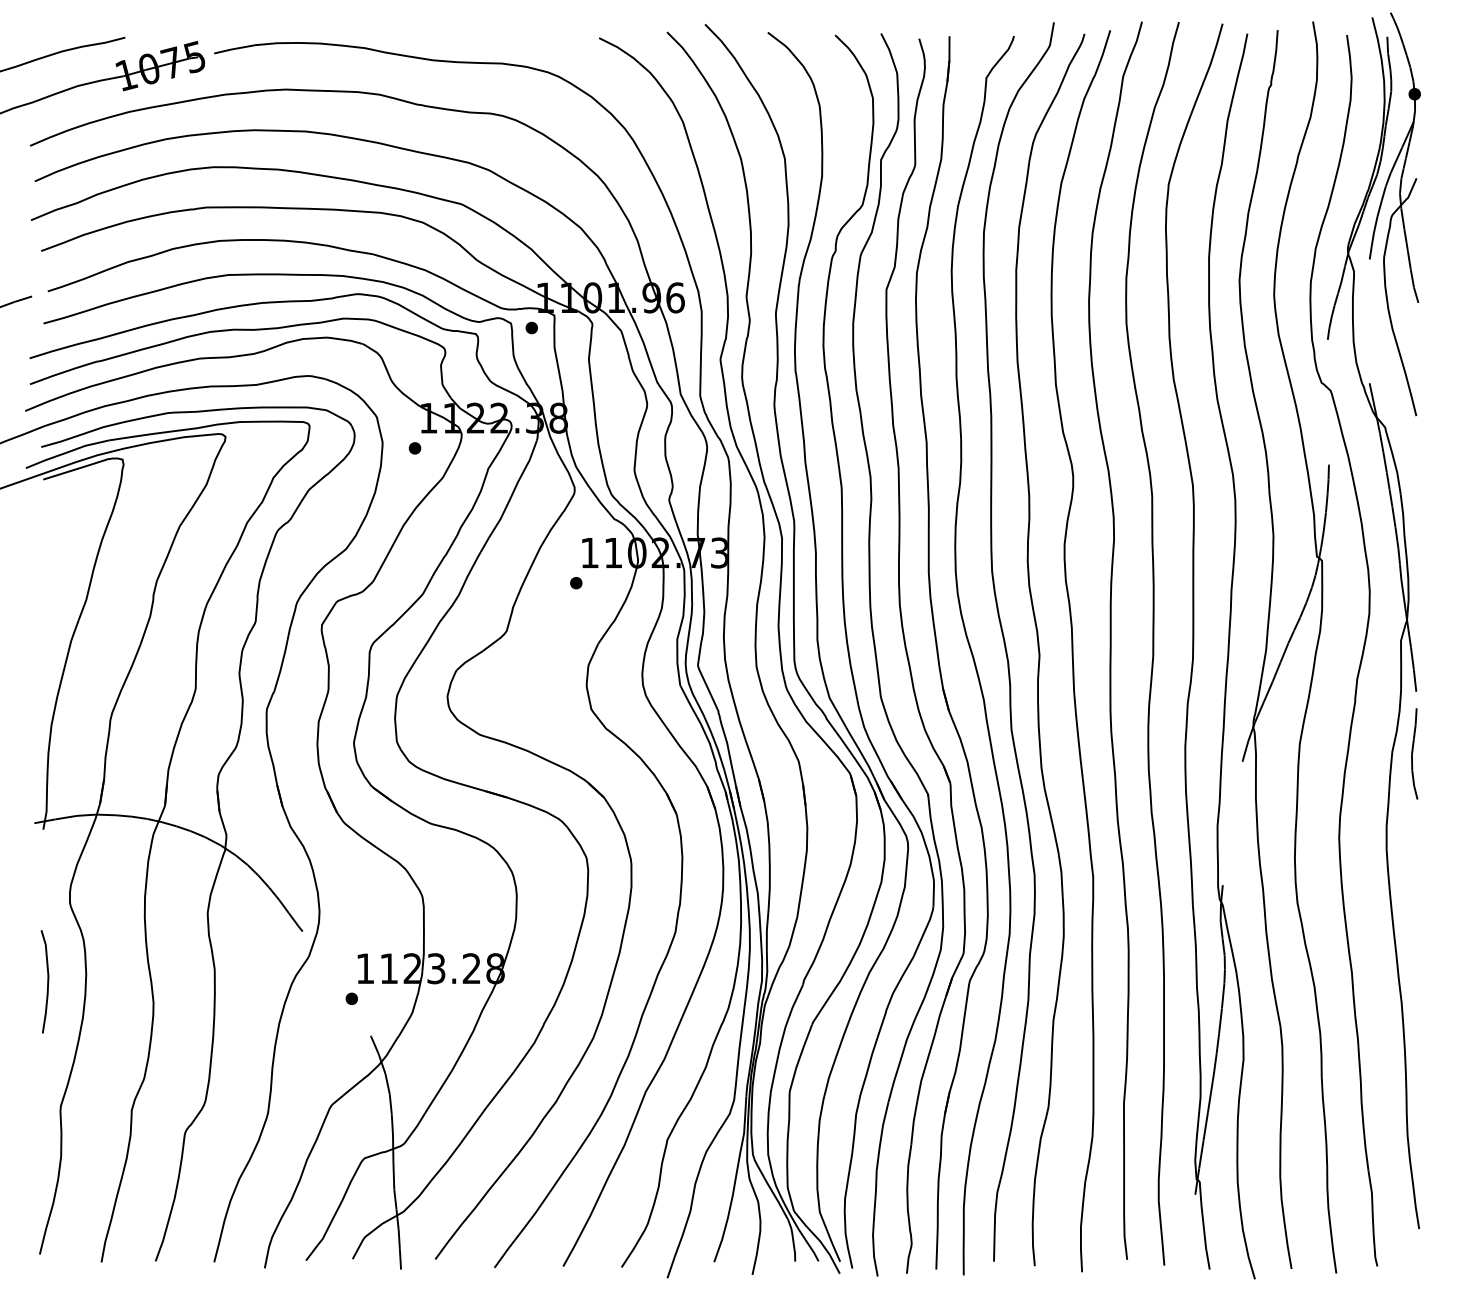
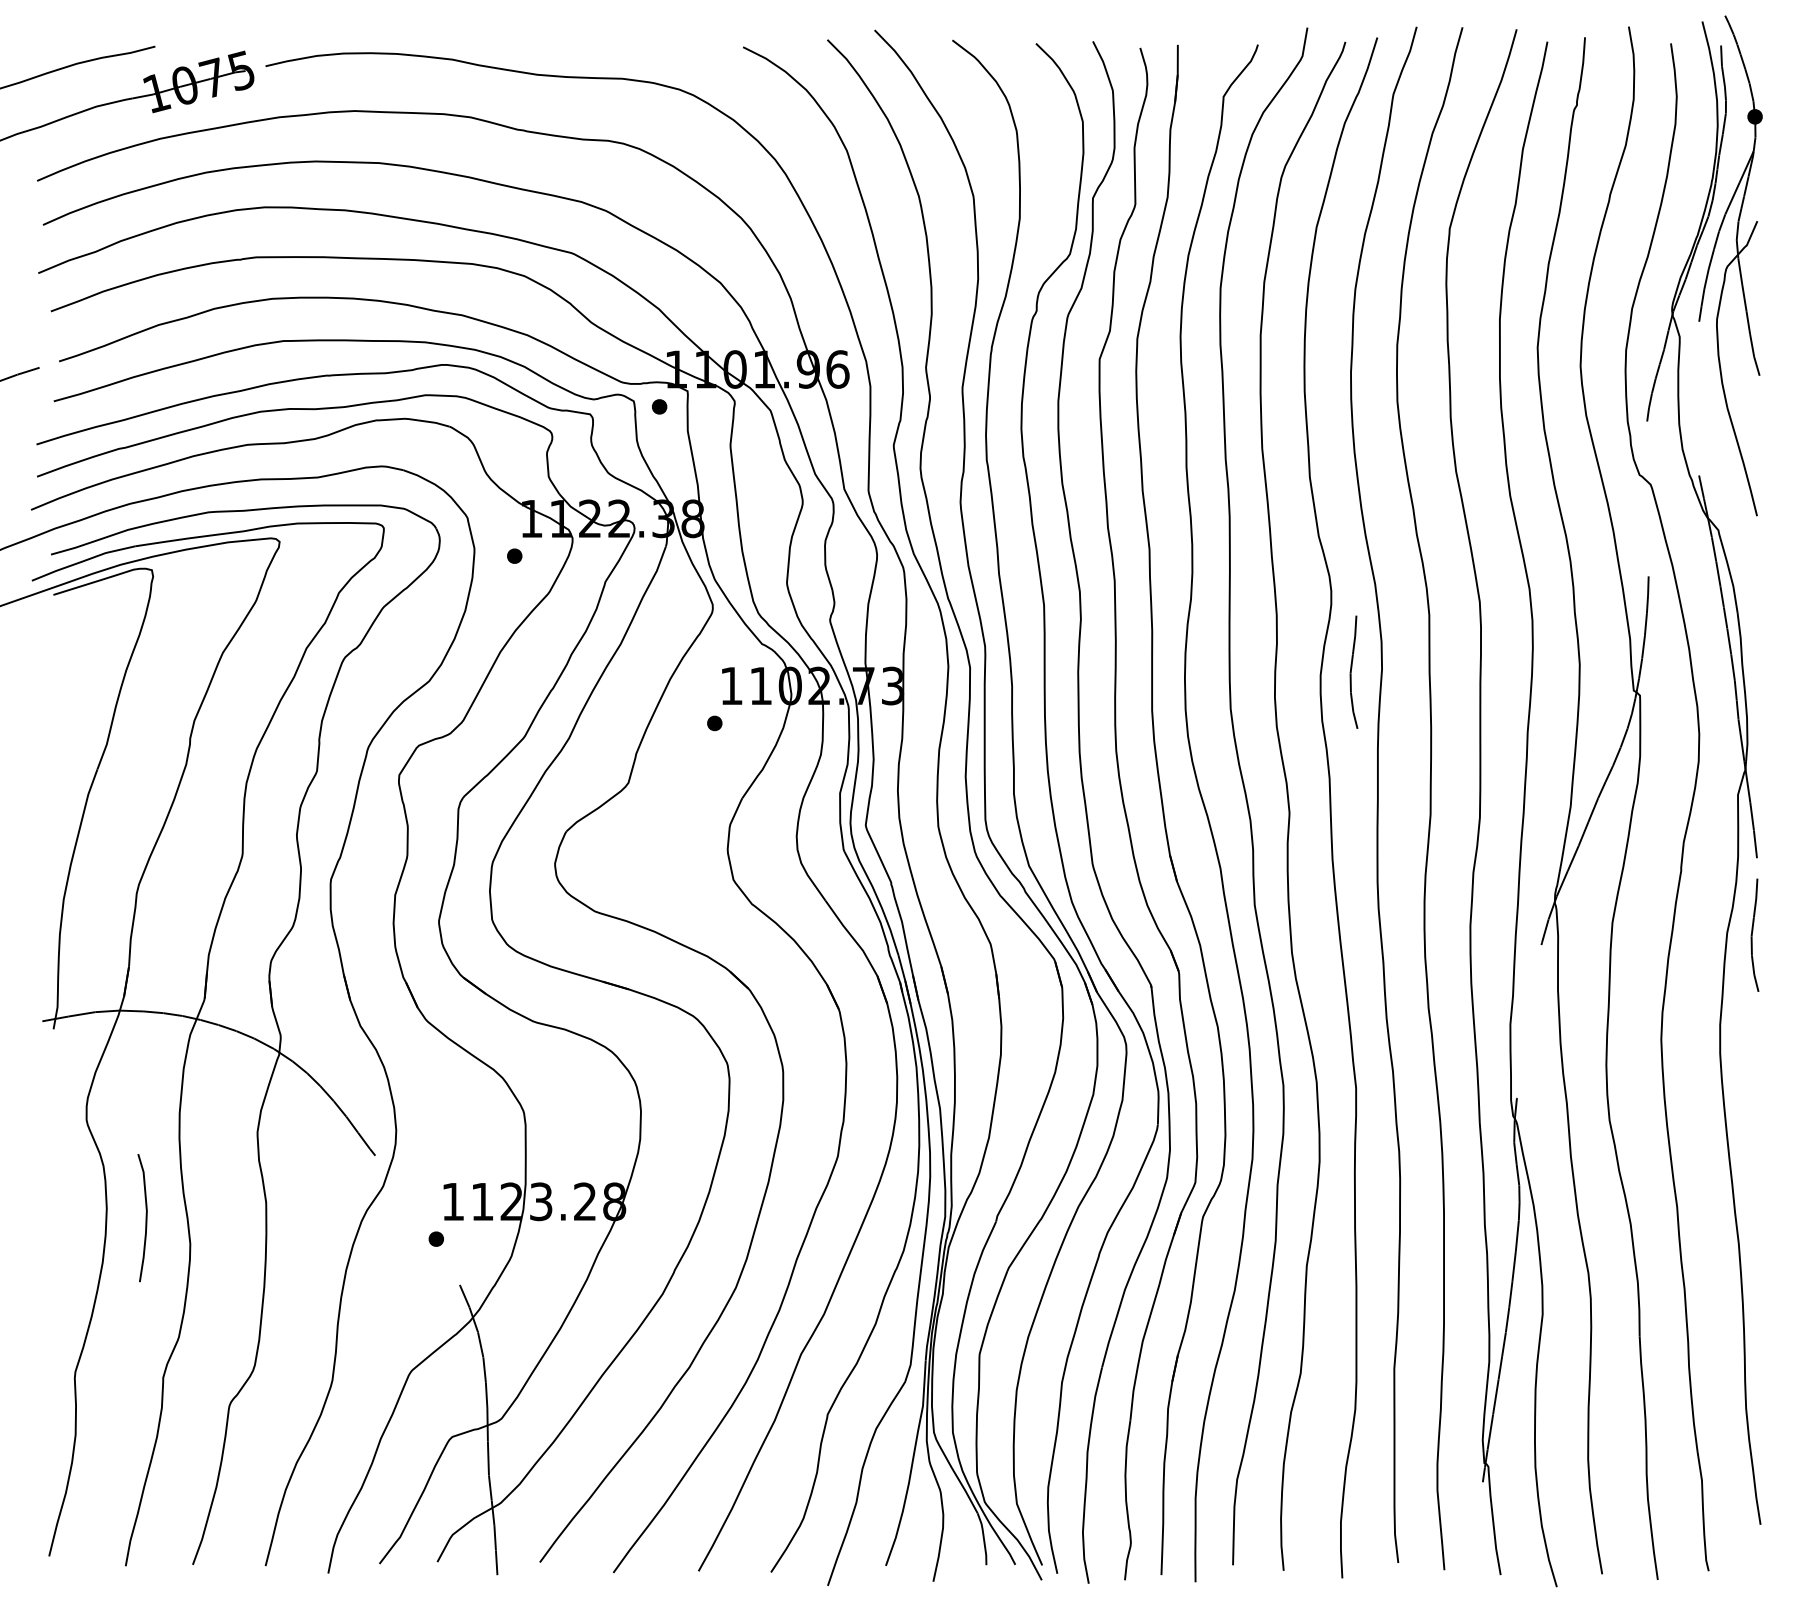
curve: (1089, 541) -> (1351, 671), added
curve: (47, 982) -> (145, 1218), moved

